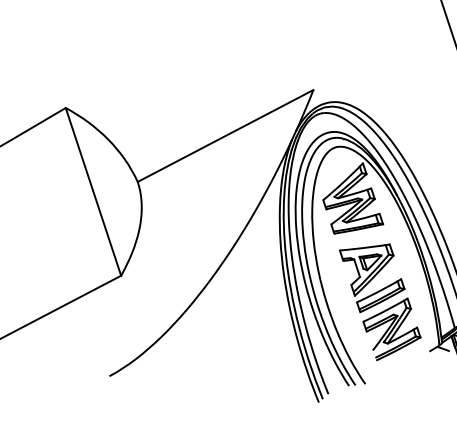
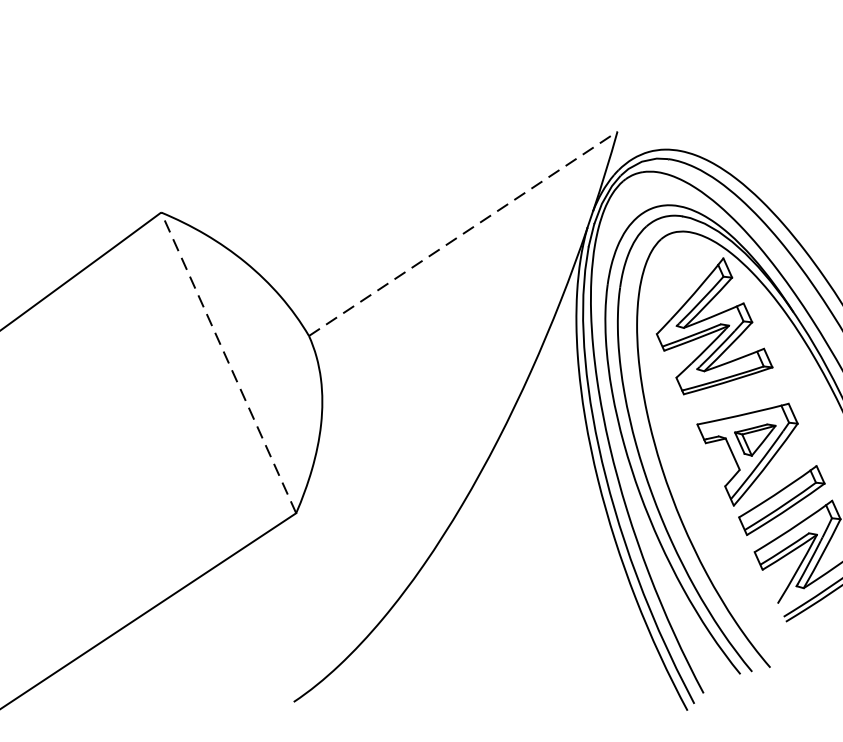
line: (226, 135) -> (464, 232), solid -> dashed
line: (93, 191) -> (228, 362), solid -> dashed

